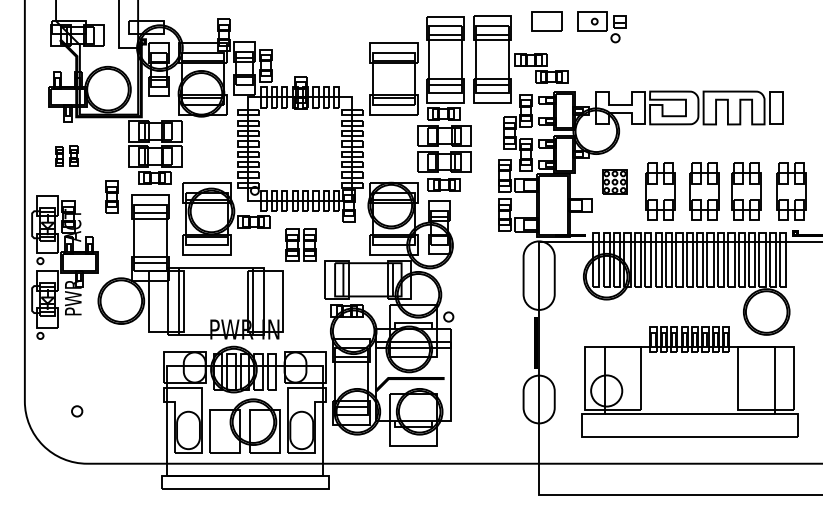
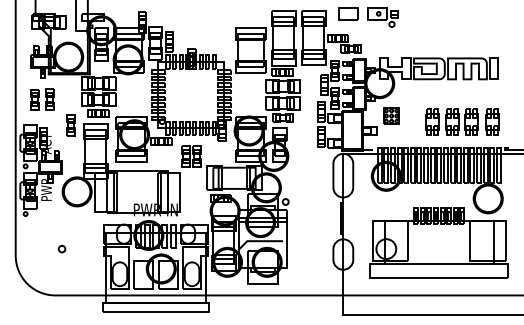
part: (66, 156) -> (42, 99), size x1.67
part: (726, 190) -> (462, 121), size x0.71
circle: (76, 411) -> (61, 249), moved

